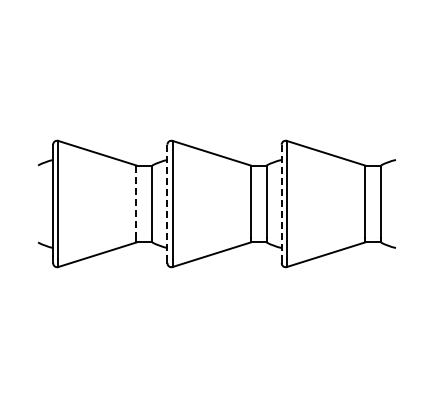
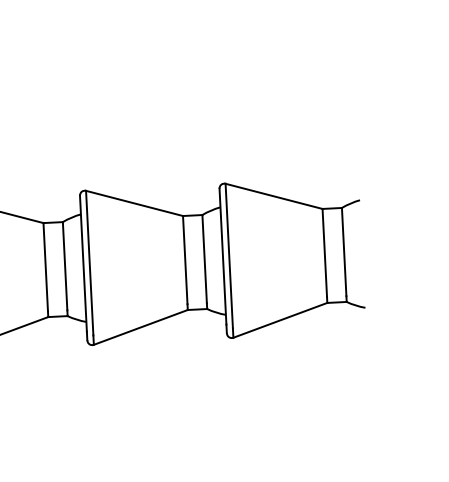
line: (167, 200) -> (83, 263), dashed -> solid
line: (281, 200) -> (222, 256), dashed -> solid
line: (136, 202) -> (45, 268), dashed -> solid

